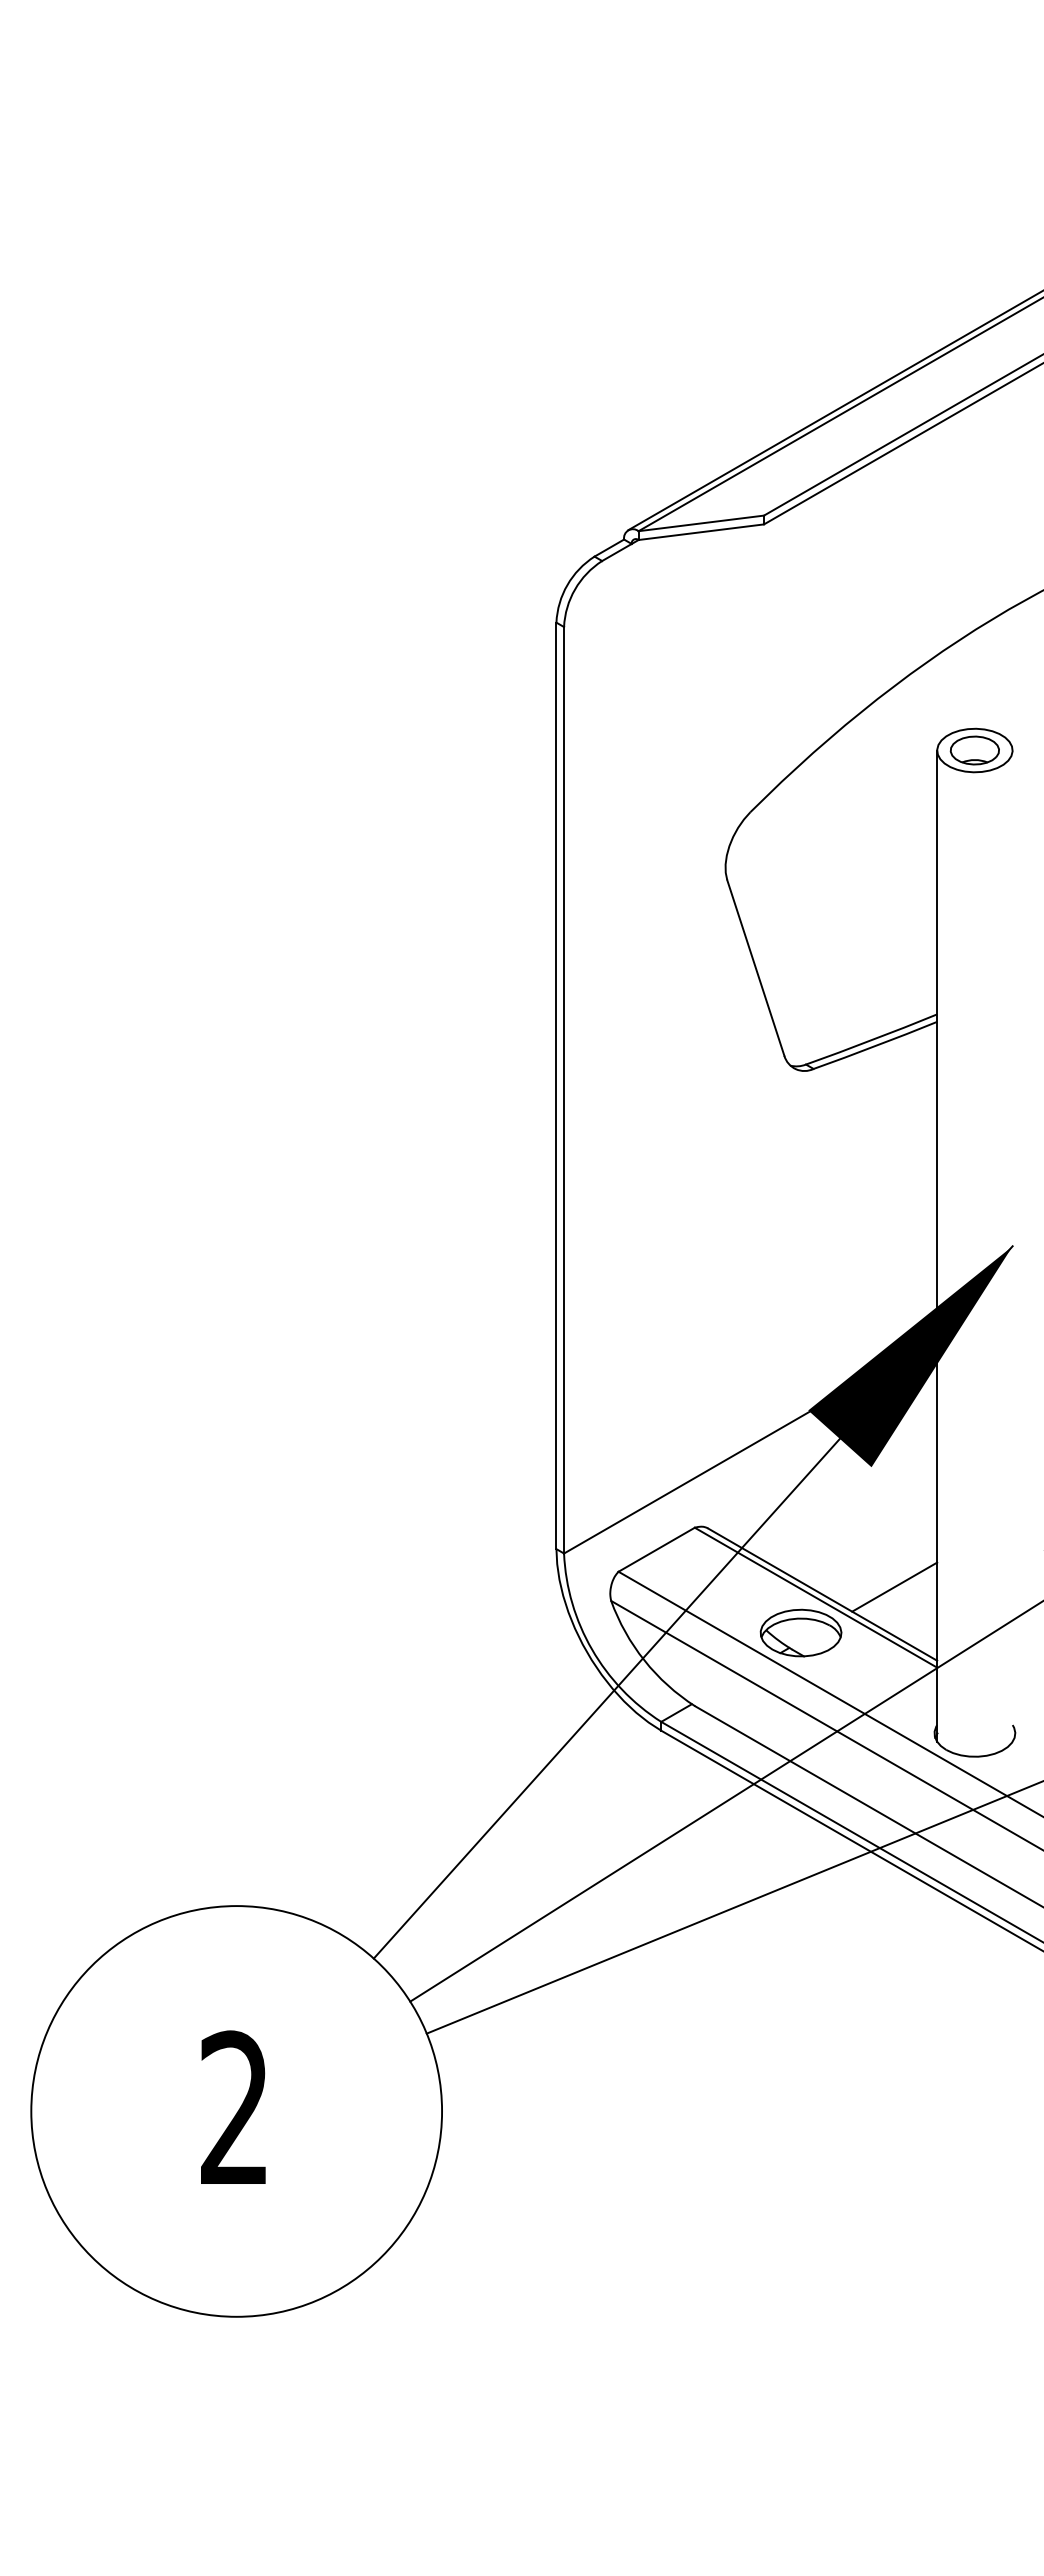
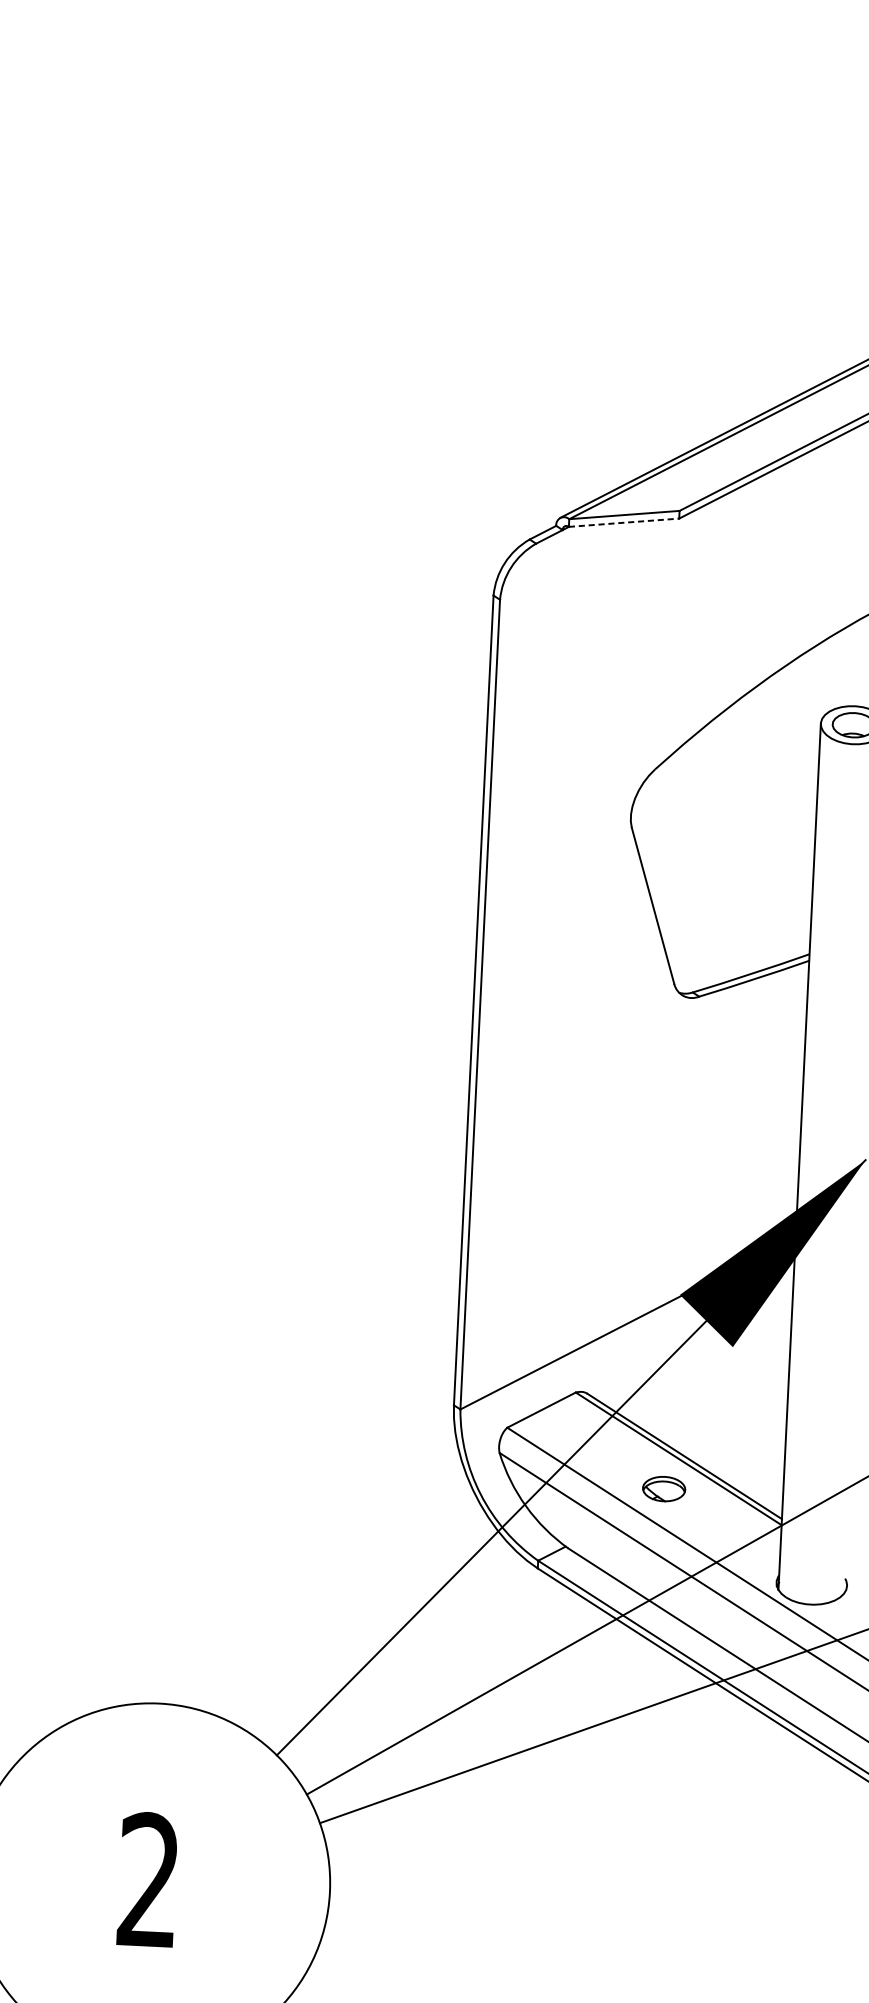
line: (701, 532) -> (624, 523), solid -> dashed
line: (894, 1586) -> (747, 1452), removed
part: (800, 1632) -> (663, 1488), size x0.6

